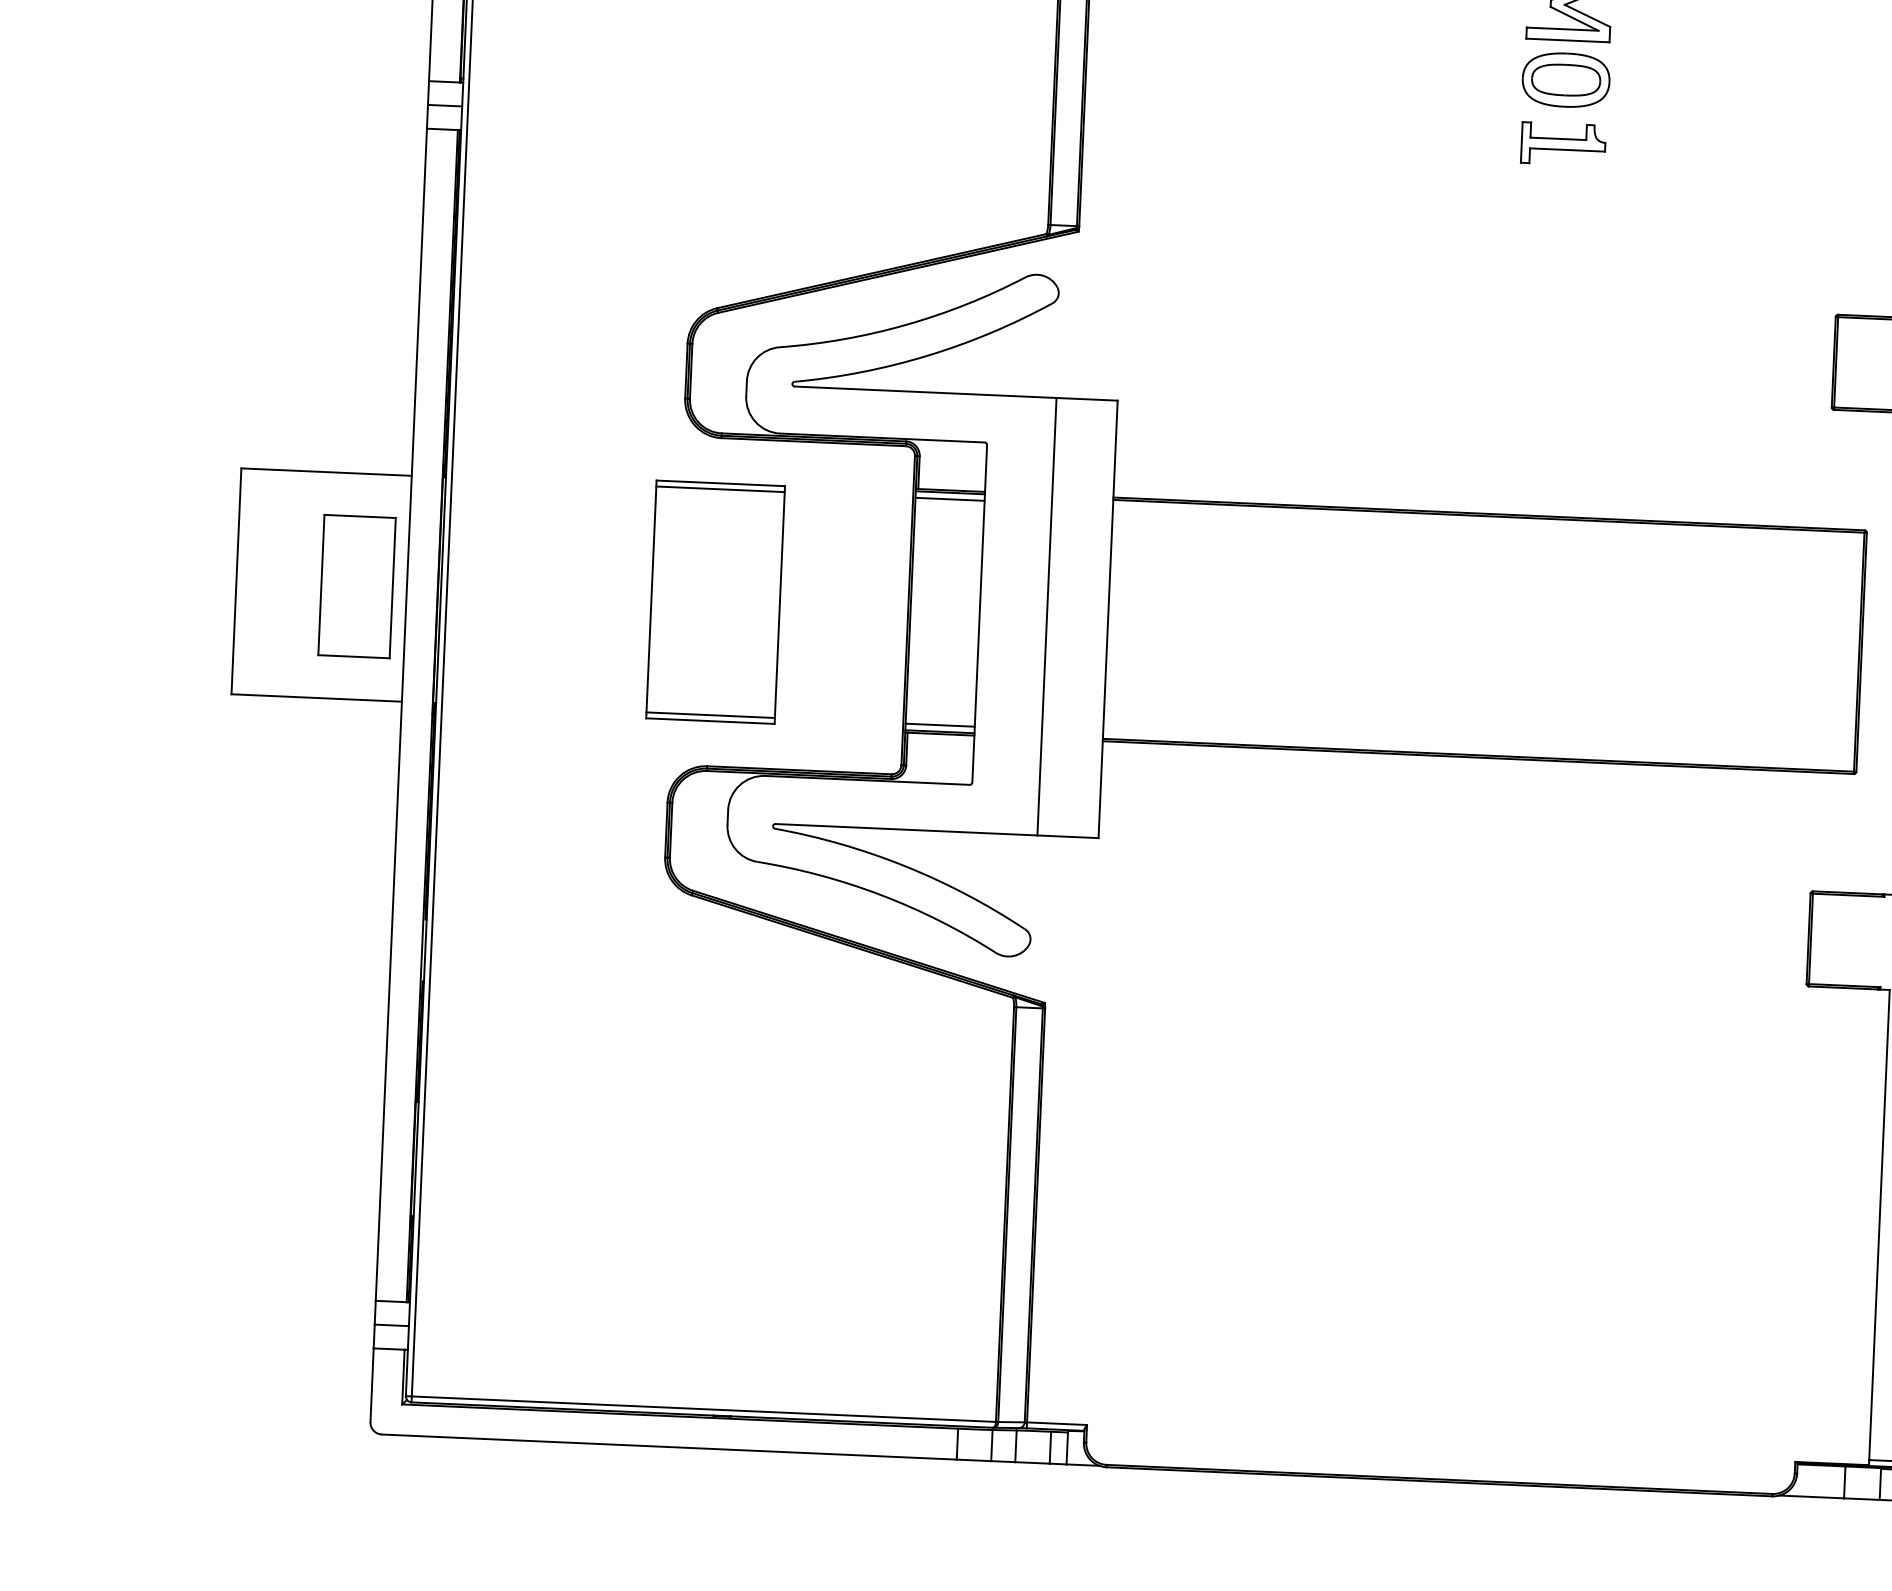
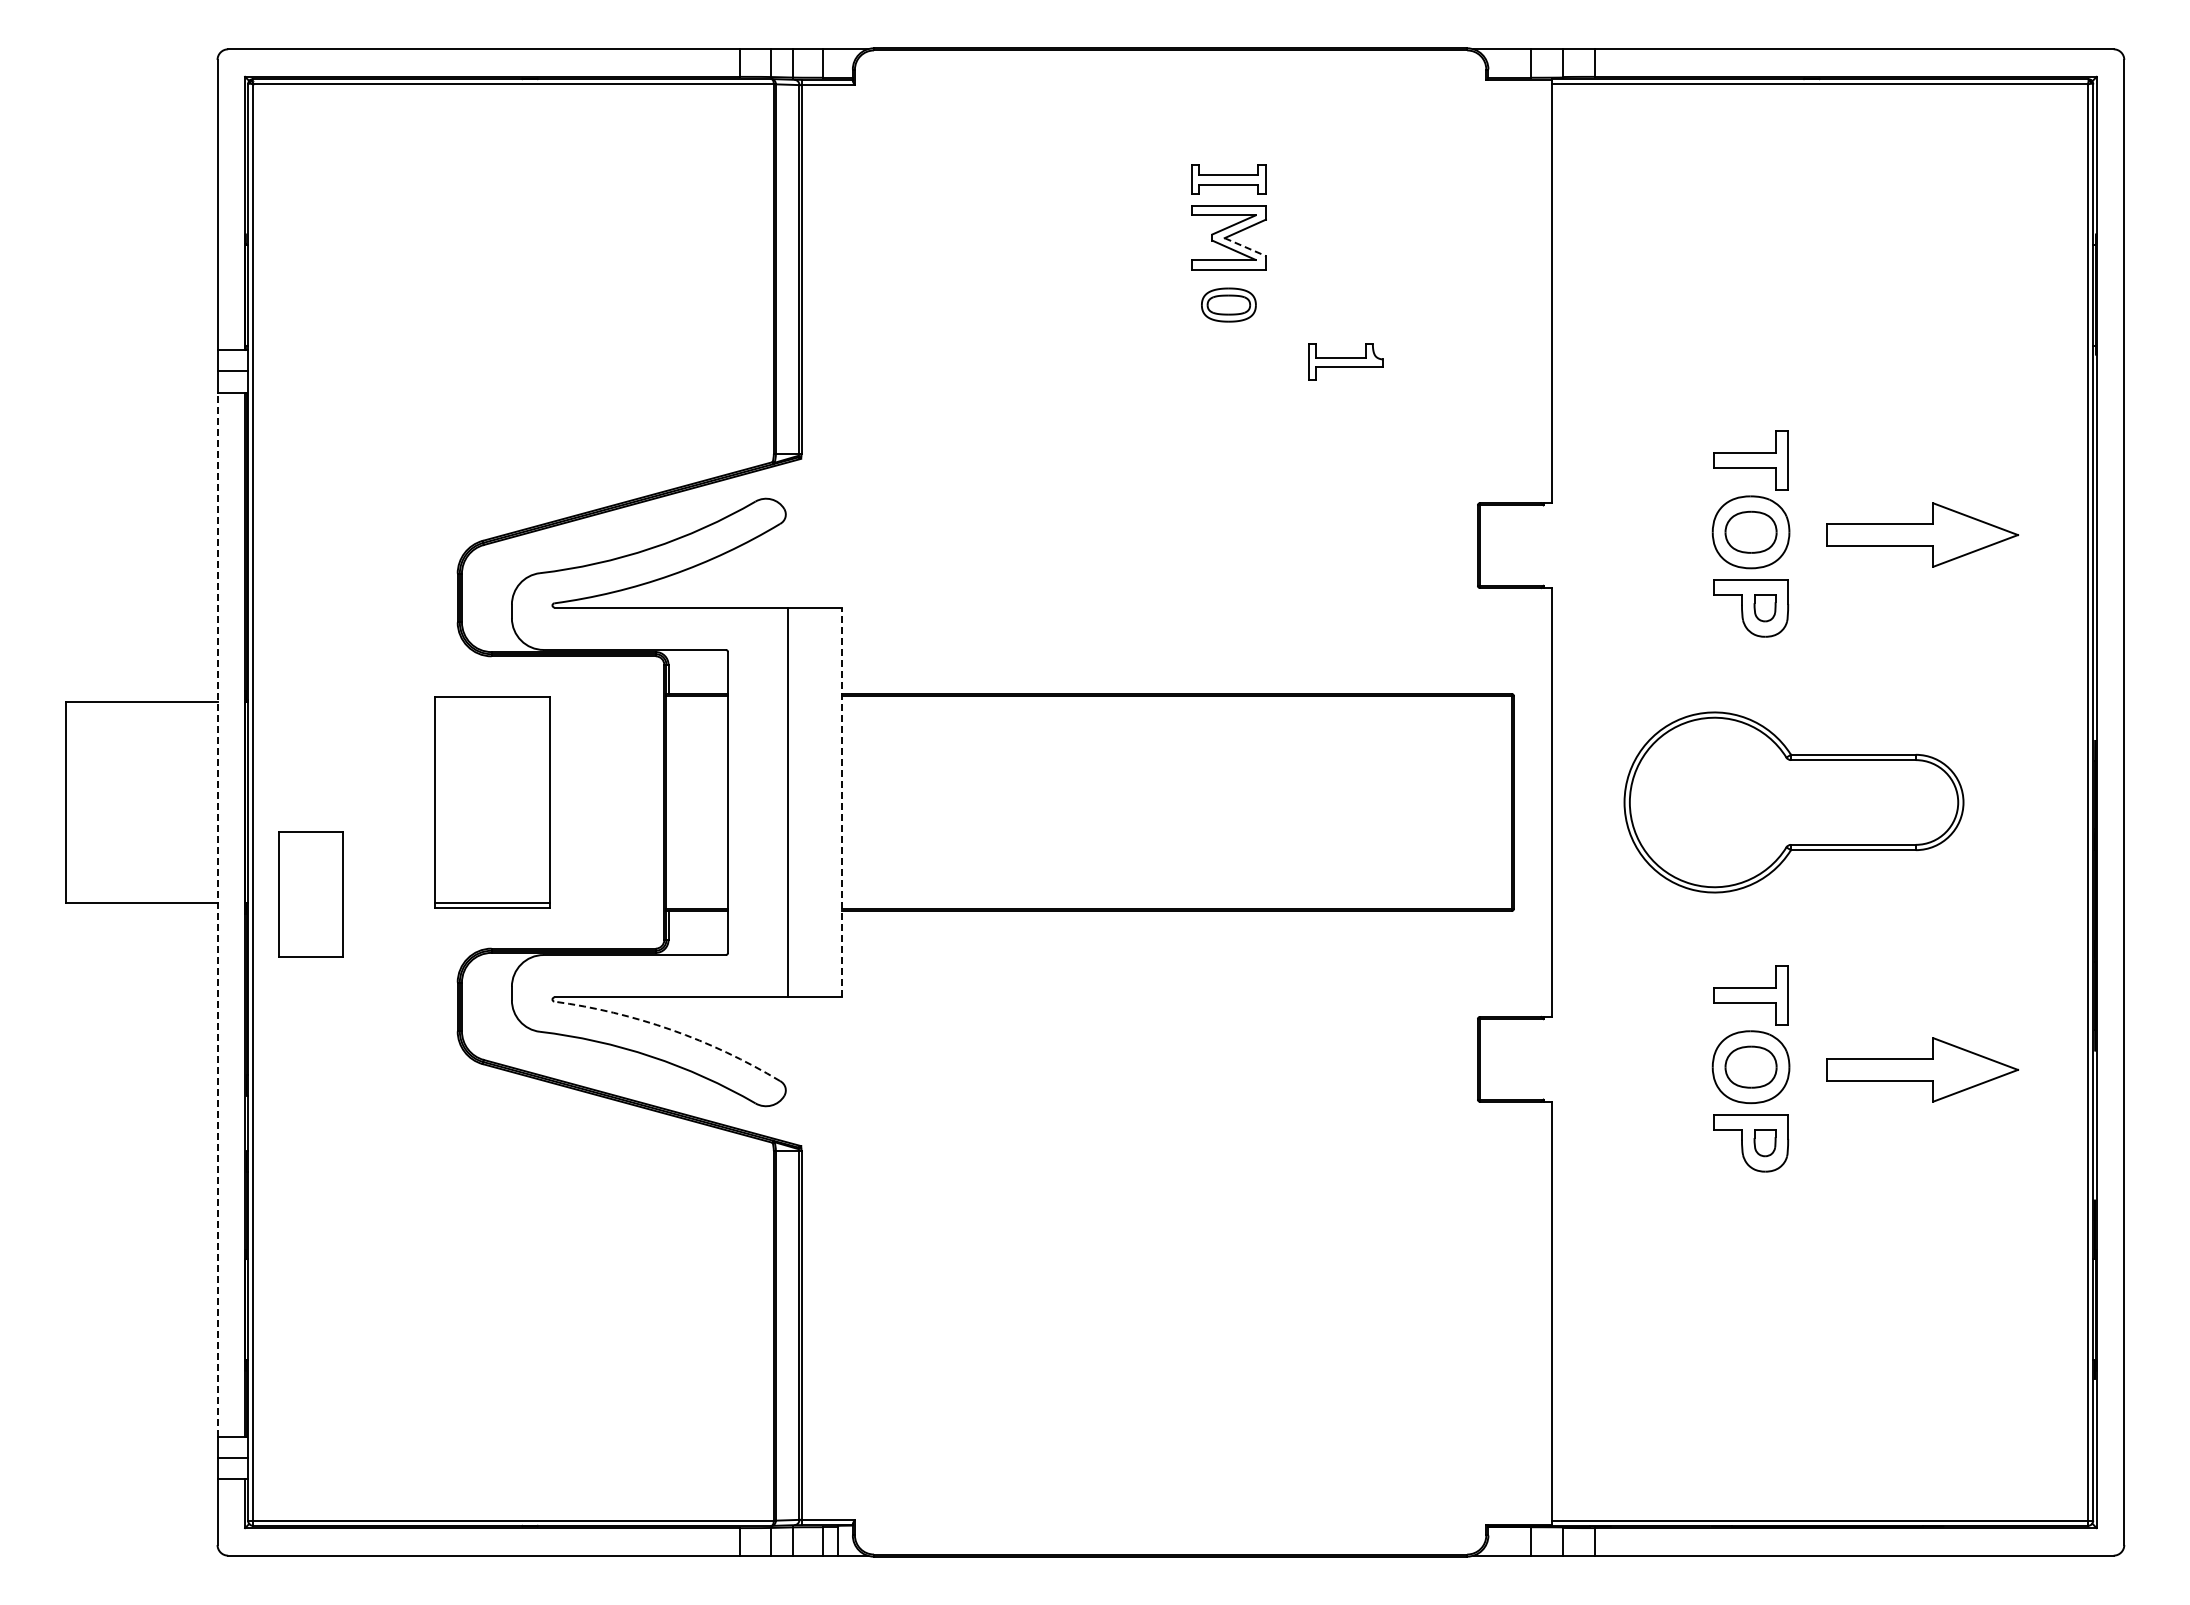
line: (1587, 16) -> (1245, 247), solid -> dashed
part: (1565, 79) -> (1228, 304), size x0.7
part: (1562, 143) -> (1345, 361), moved
line: (720, 488) -> (492, 701), removed
line: (950, 498) -> (697, 701), removed
part: (356, 586) -> (310, 894), moved
line: (1108, 619) -> (842, 802), solid -> dashed
line: (401, 714) -> (217, 914), solid -> dashed
line: (940, 725) -> (697, 903), removed
arc: (905, 865) -> (671, 1029), solid -> dashed

